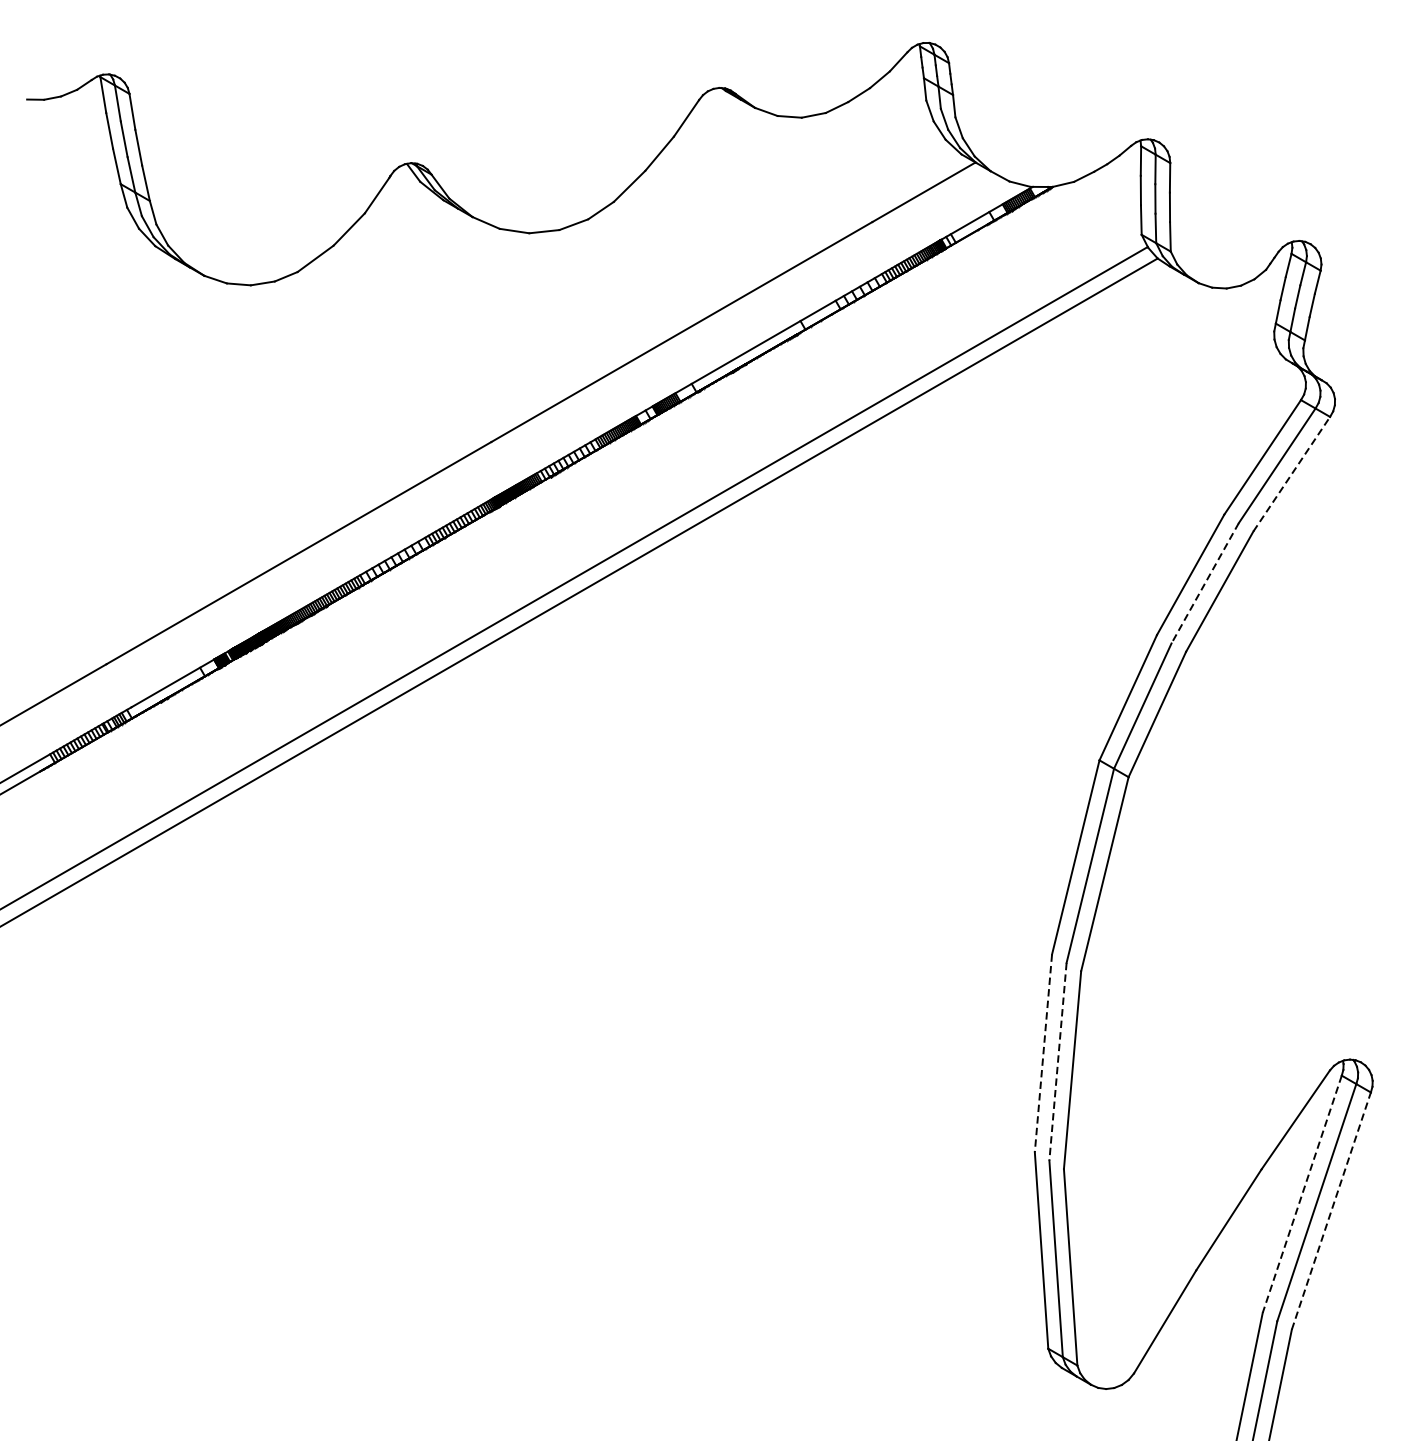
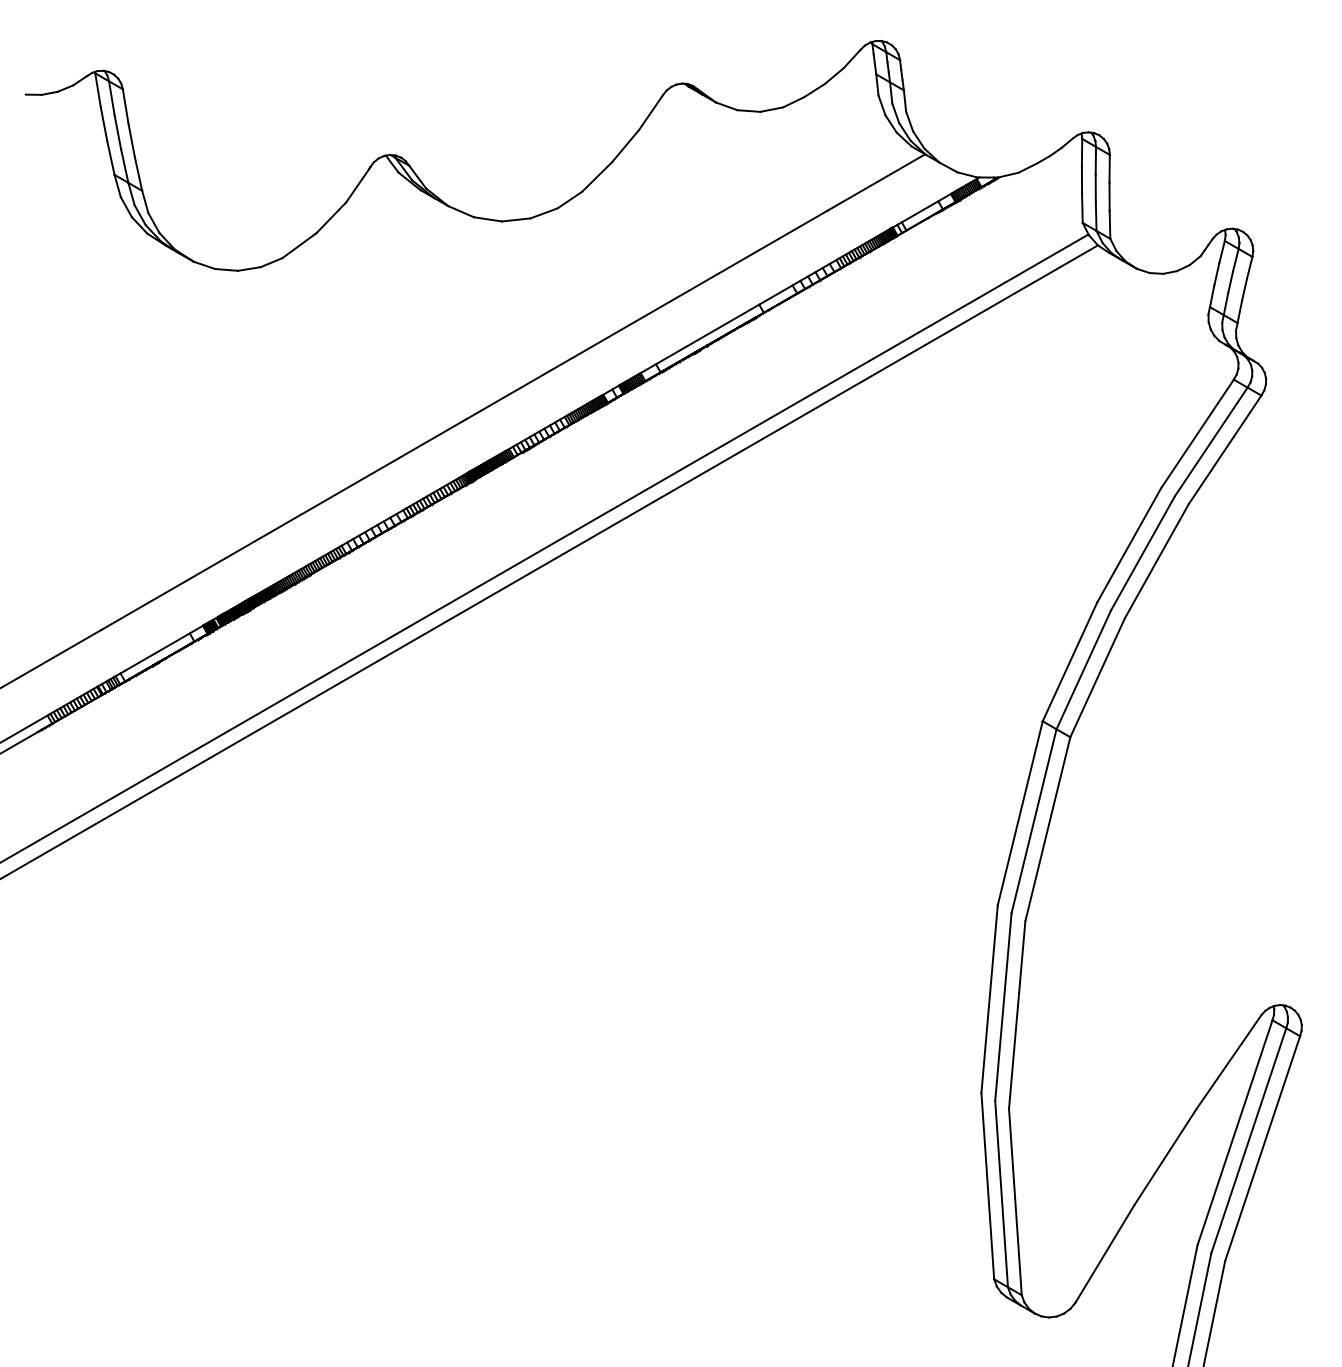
line: (1292, 473) -> (1225, 449), dashed -> solid
line: (1204, 583) -> (1142, 553), dashed -> solid
line: (1043, 1053) -> (989, 999), dashed -> solid
line: (1058, 1062) -> (1003, 1007), dashed -> solid
line: (1302, 1193) -> (1235, 1132), dashed -> solid
line: (1331, 1210) -> (1262, 1148), dashed -> solid

